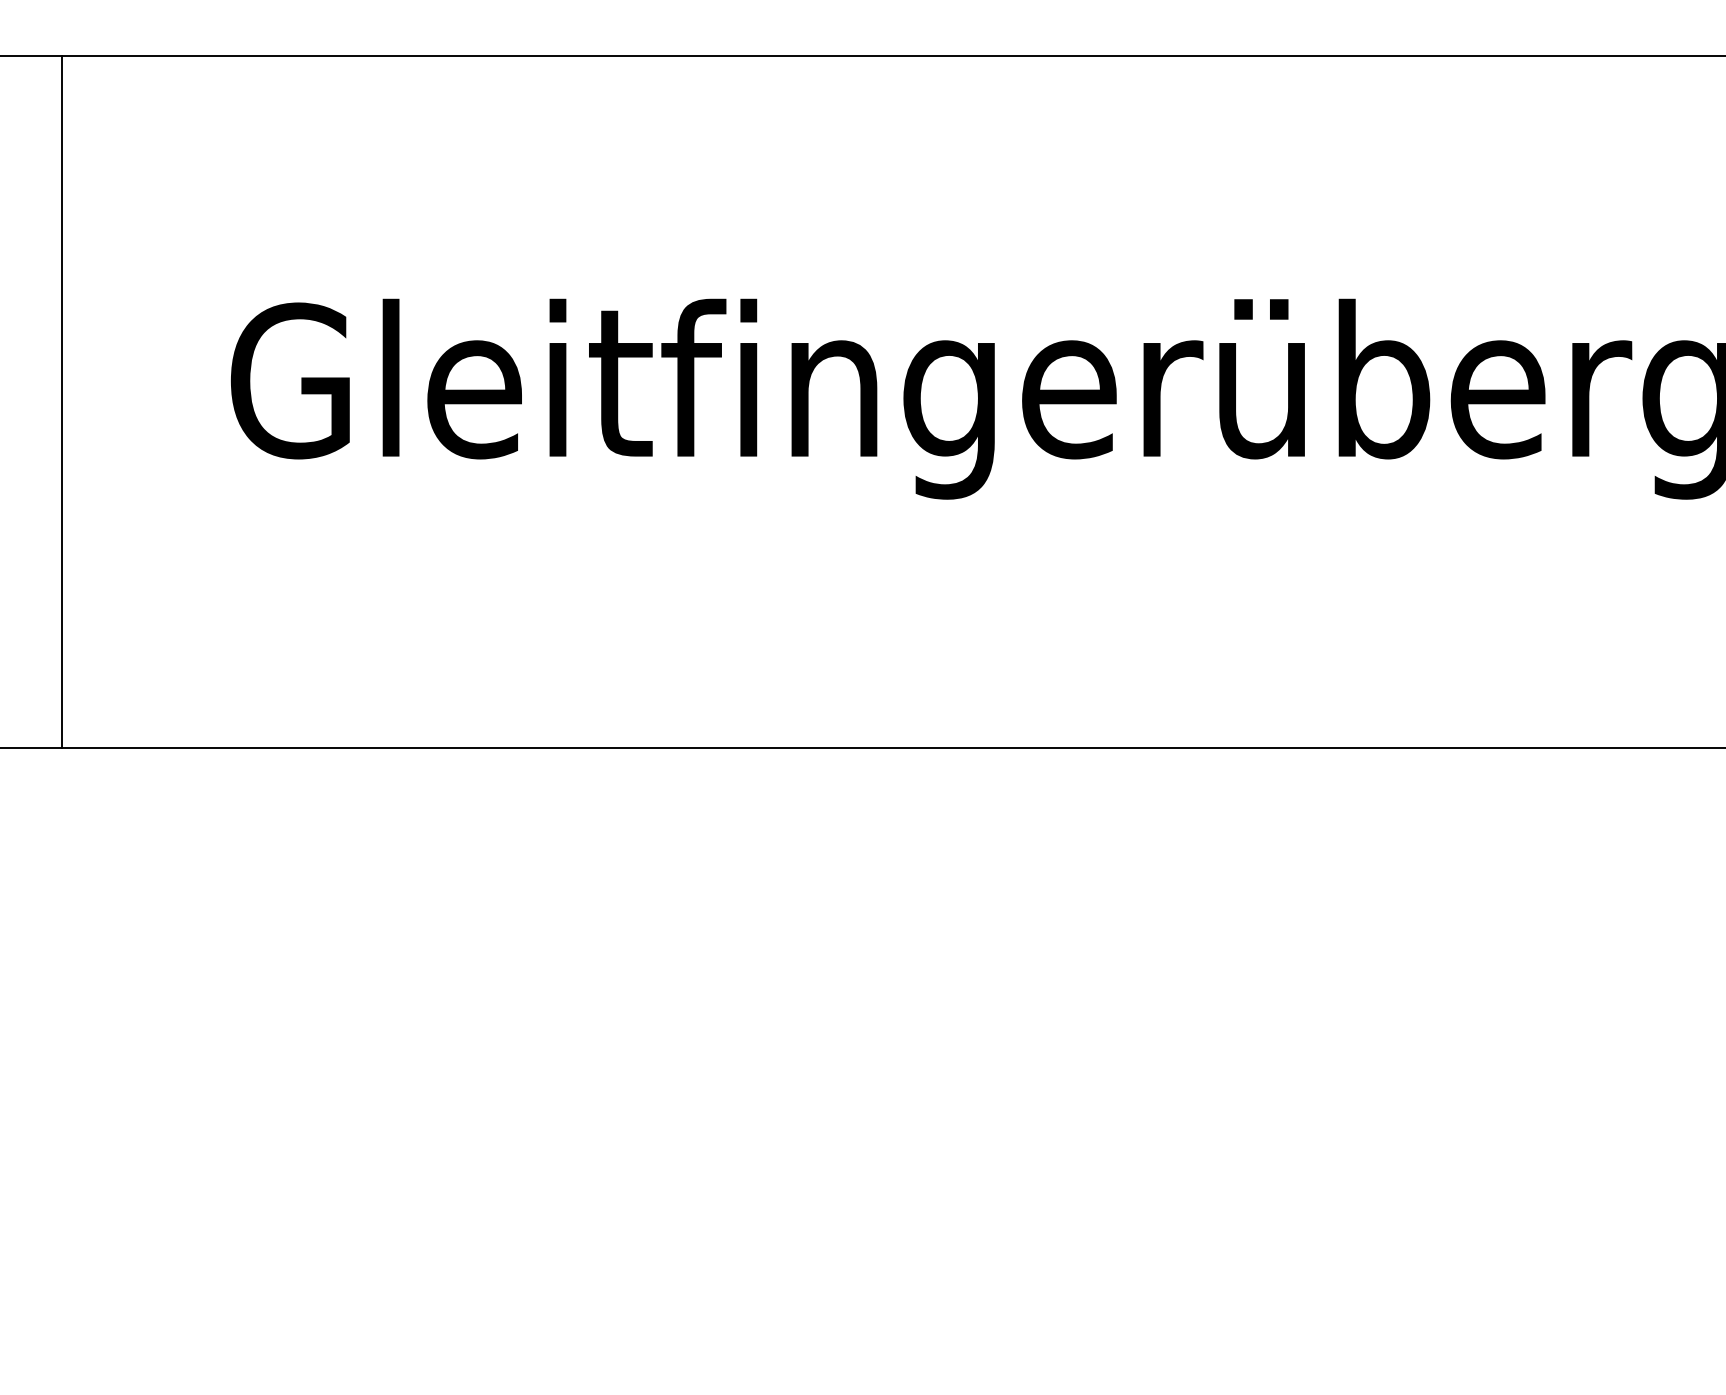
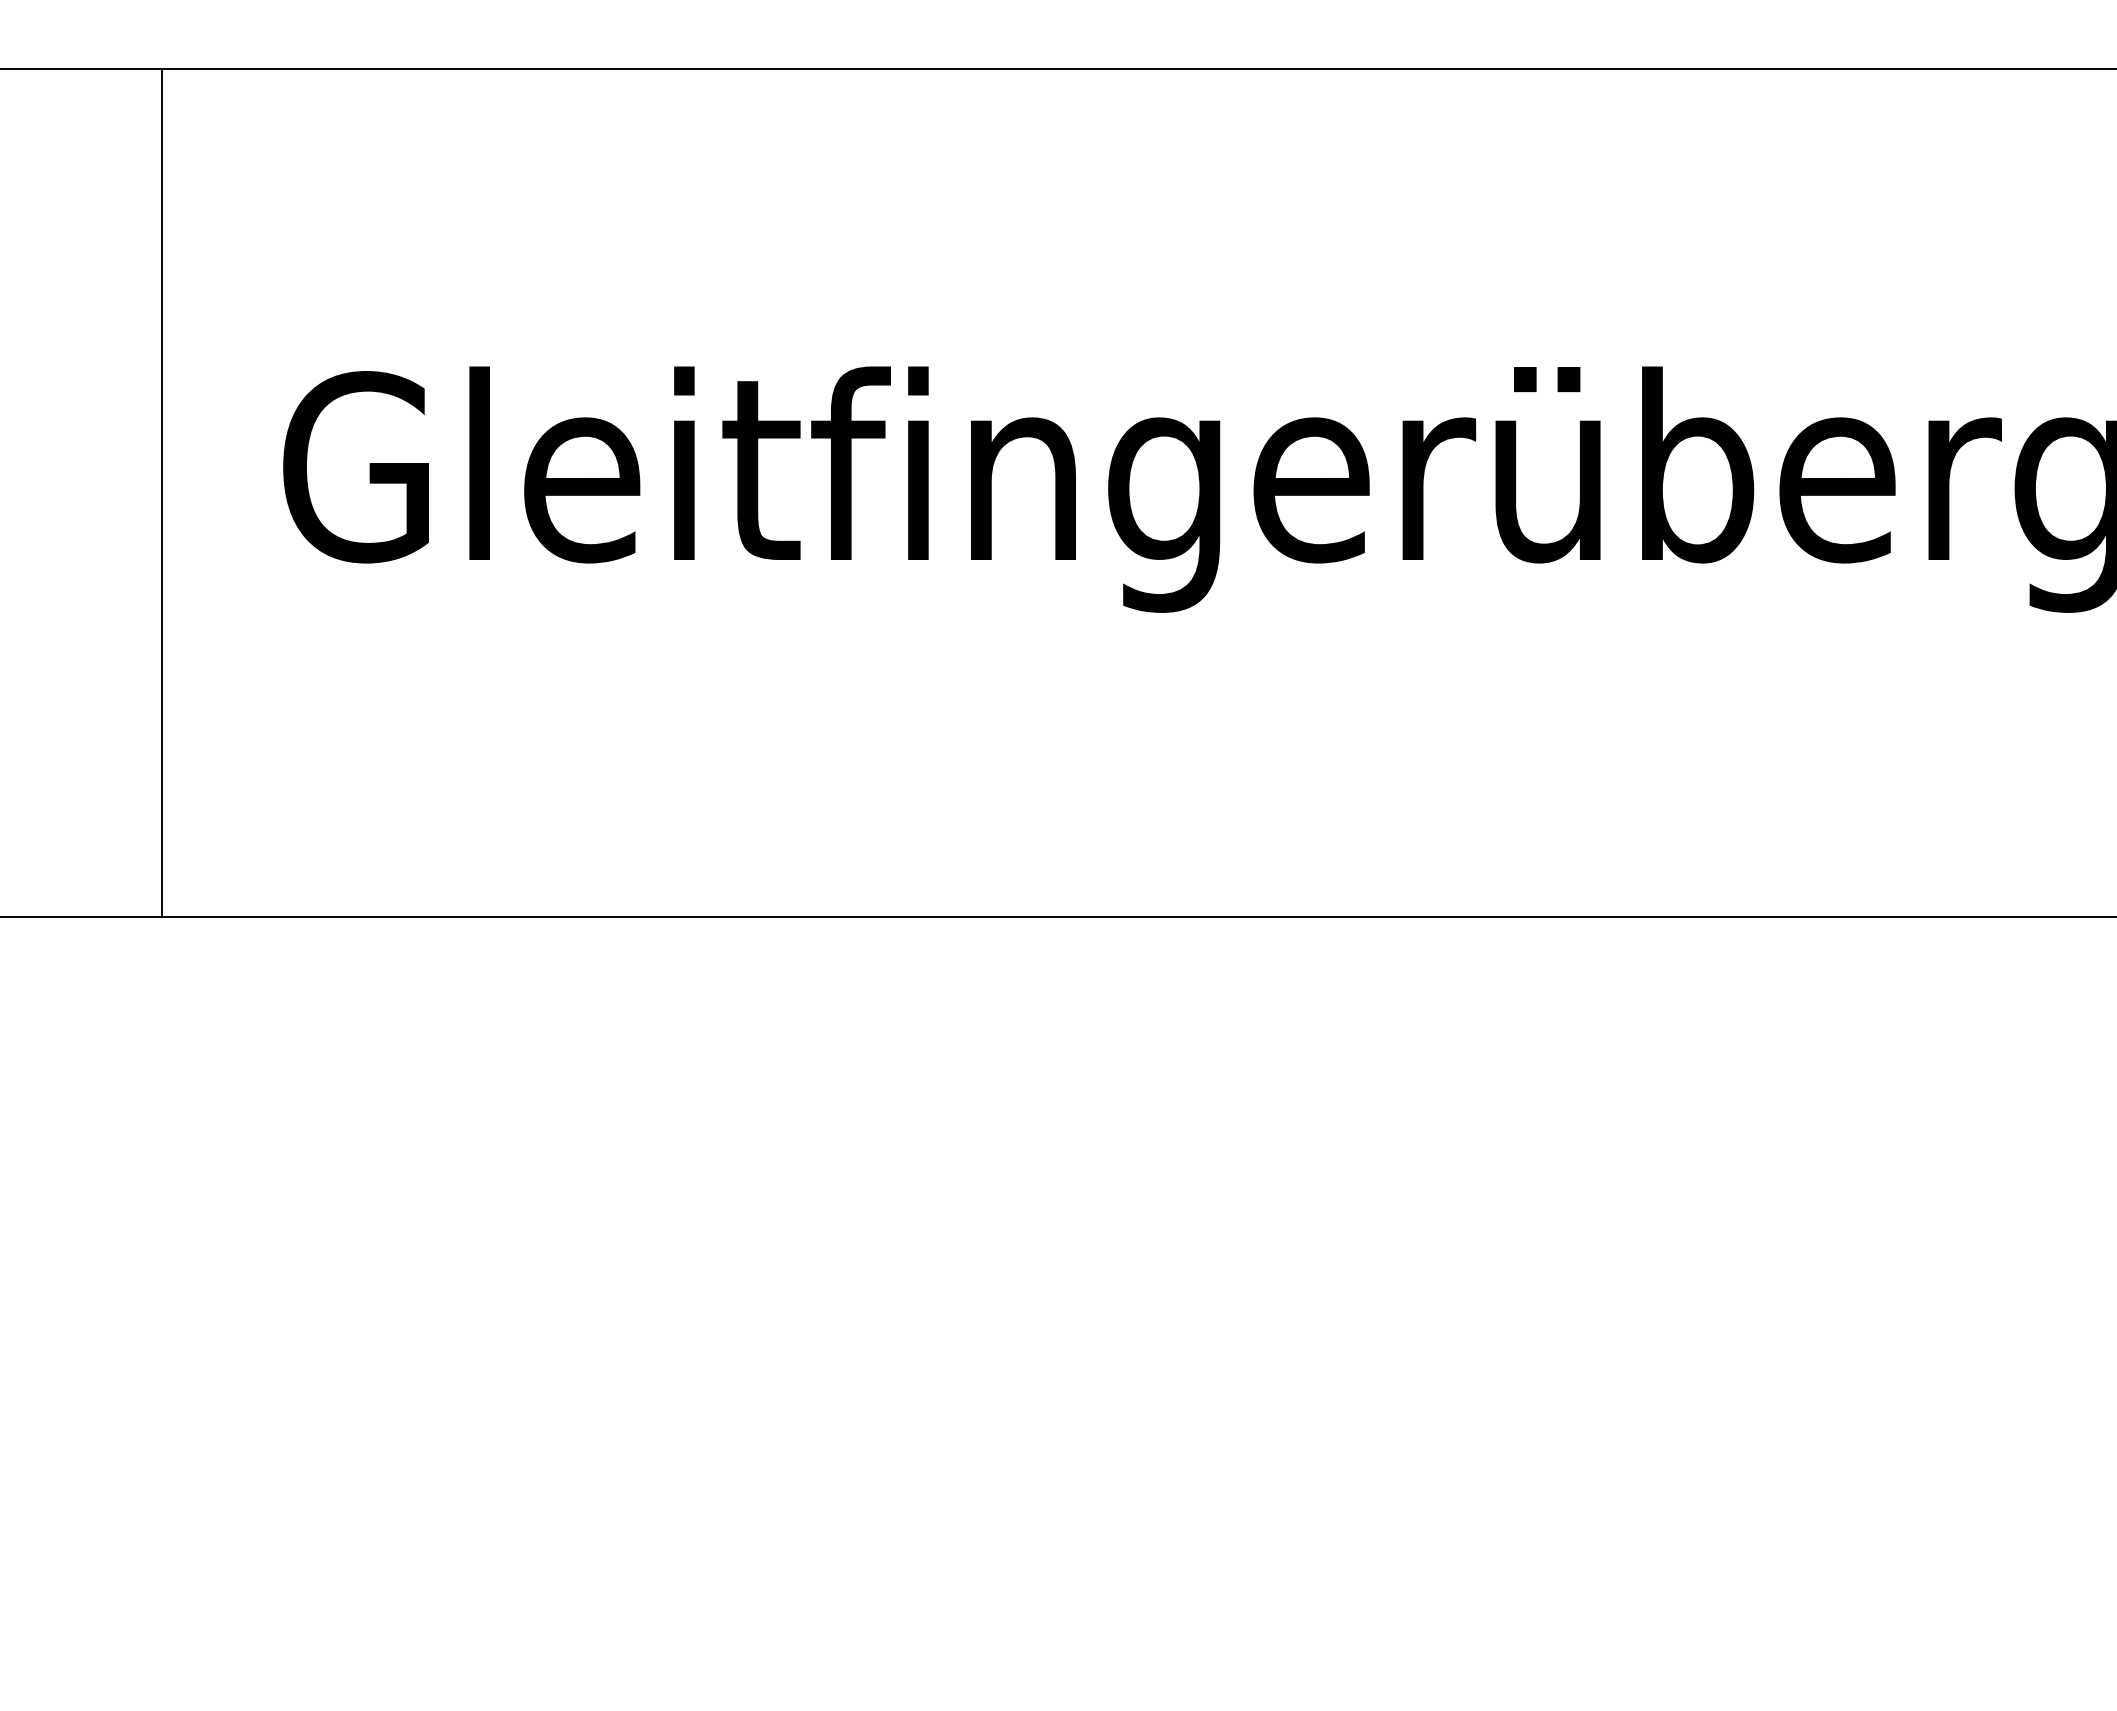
line: (61, 401) -> (161, 492), moved

